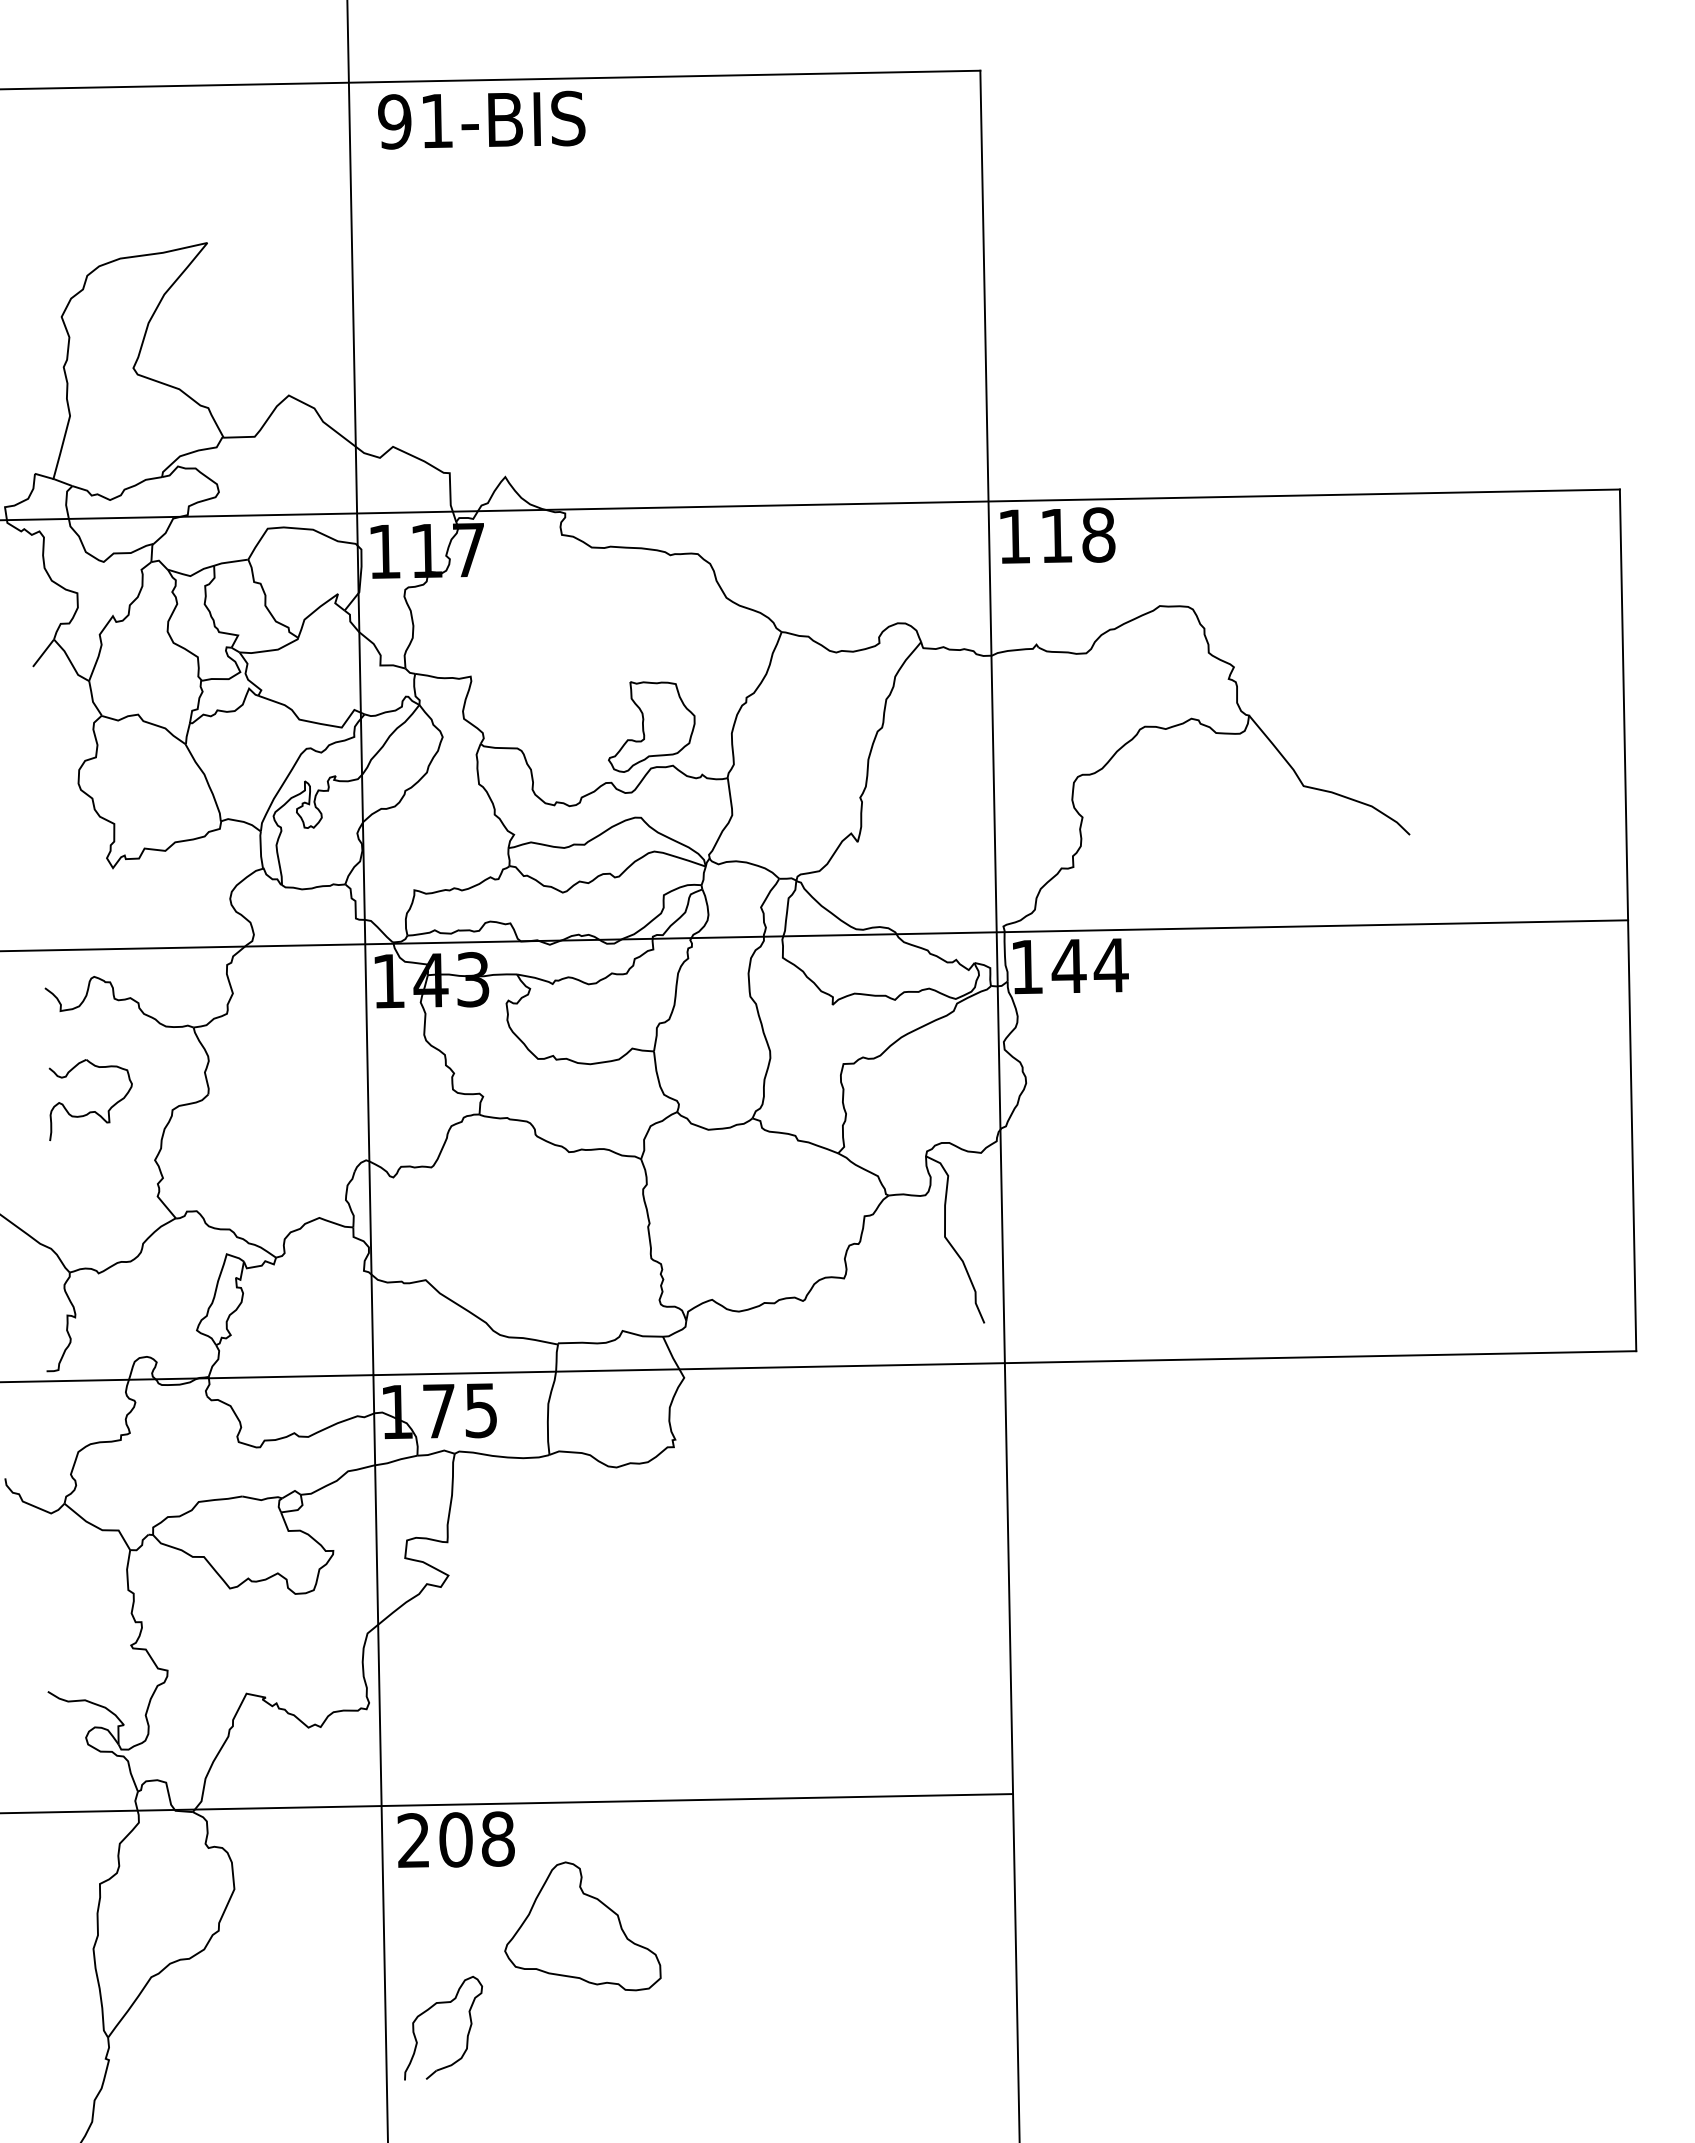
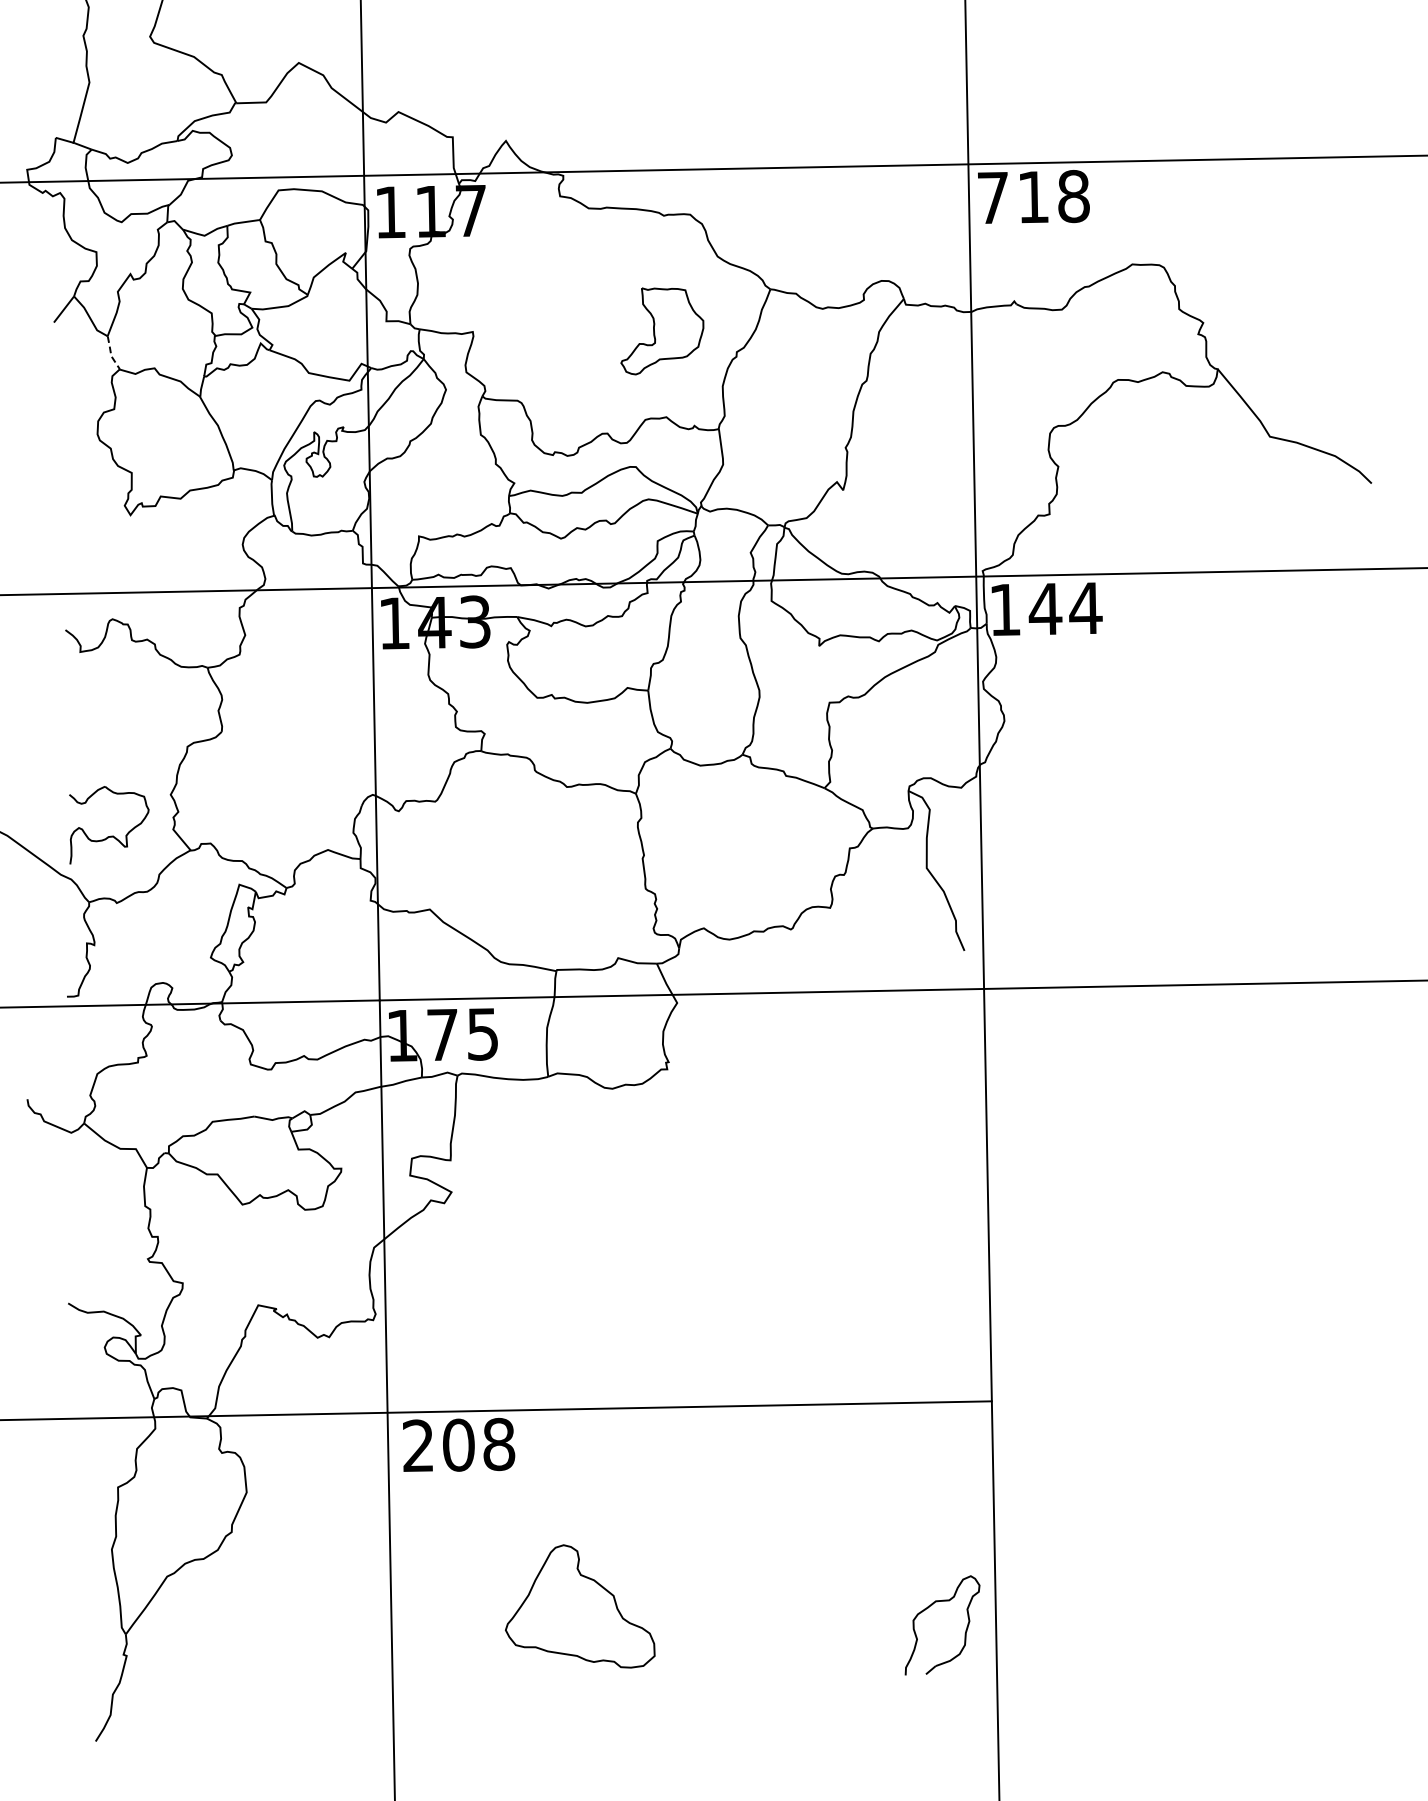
text: (1013, 536) -> (992, 197), 118 -> 718
line: (92, 700) -> (110, 354), solid -> dashed
part: (651, 726) -> (662, 330), moved
part: (90, 1111) -> (108, 836), moved
part: (582, 1926) -> (579, 1606), moved
part: (431, 2008) -> (931, 1606), moved

